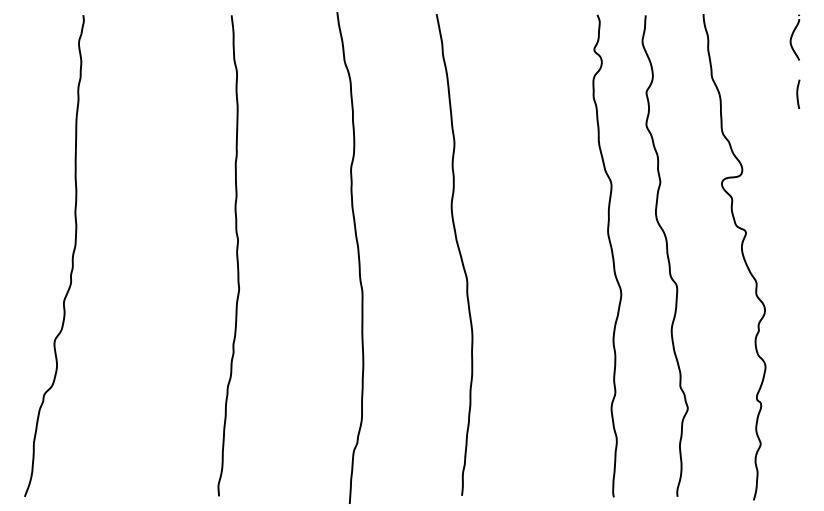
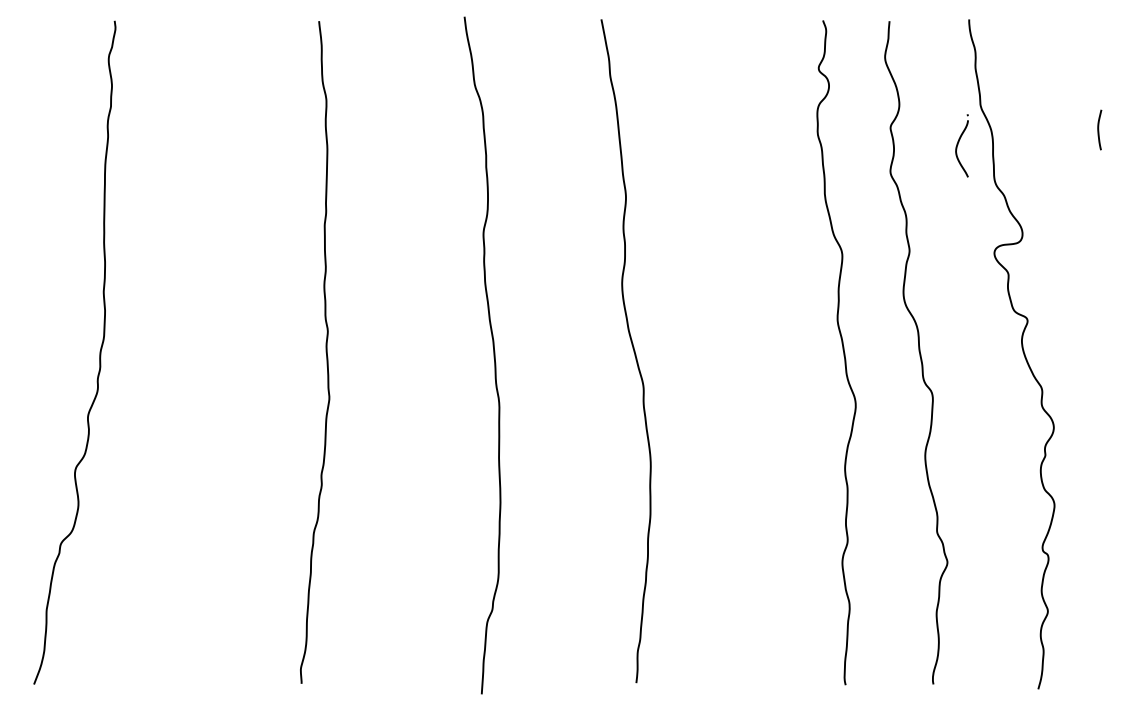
part: (794, 37) -> (961, 145), moved

